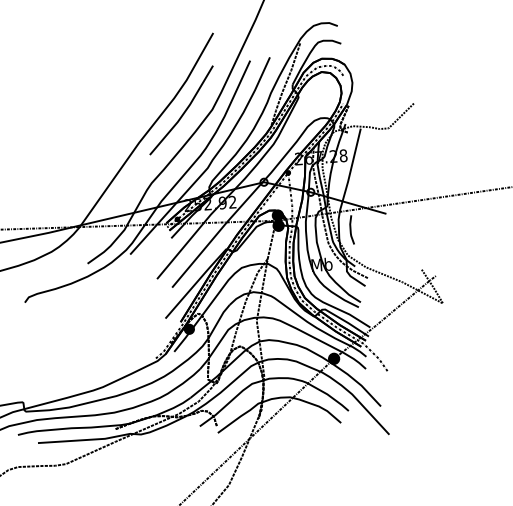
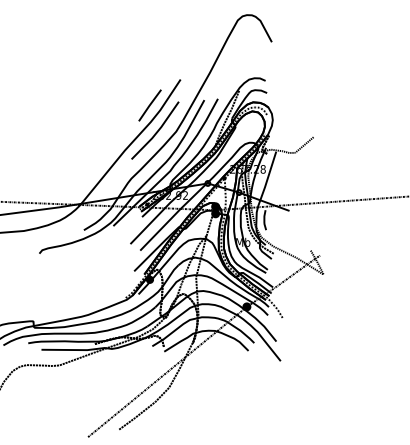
line: (170, 74) -> (149, 105), added

